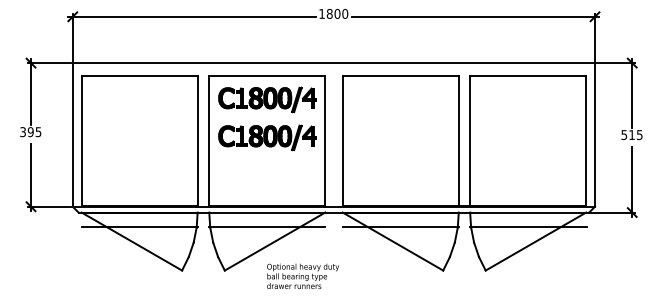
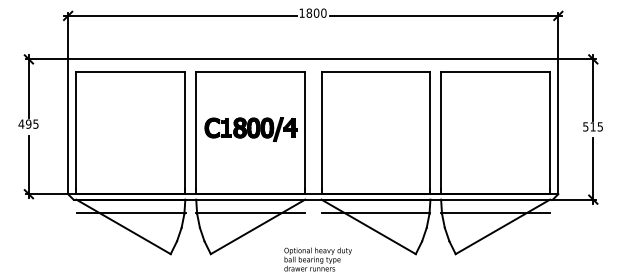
part: (267, 99) -> (250, 93), removed
text: (22, 132) -> (20, 124), 395 -> 495
text: (302, 275) -> (317, 258), moved

